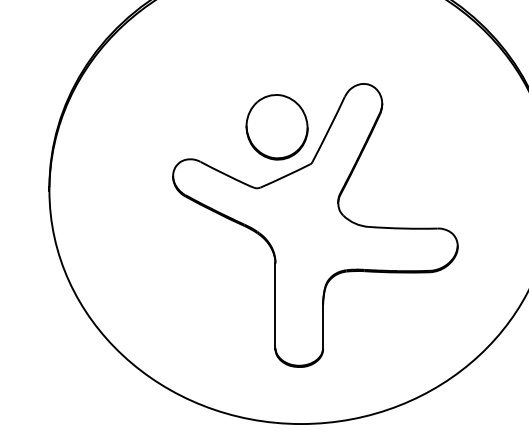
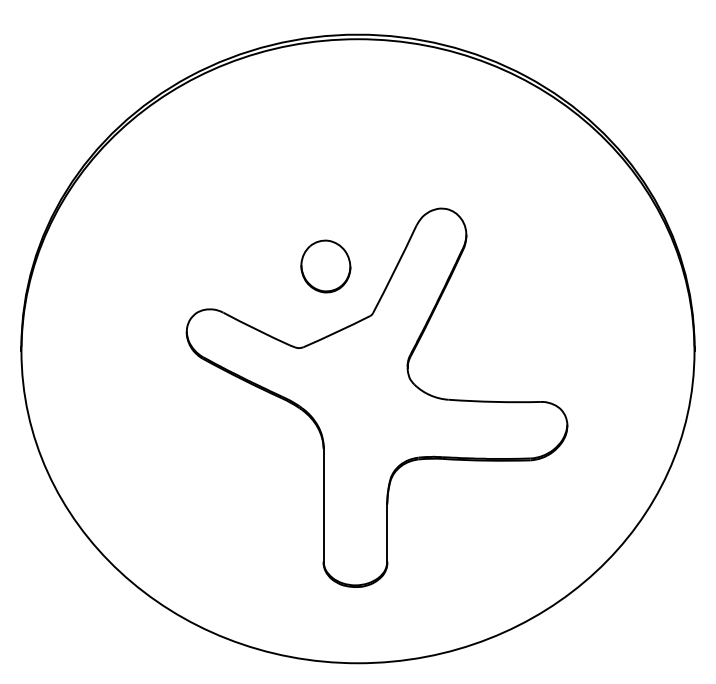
part: (276, 127) -> (325, 266), size x0.6

